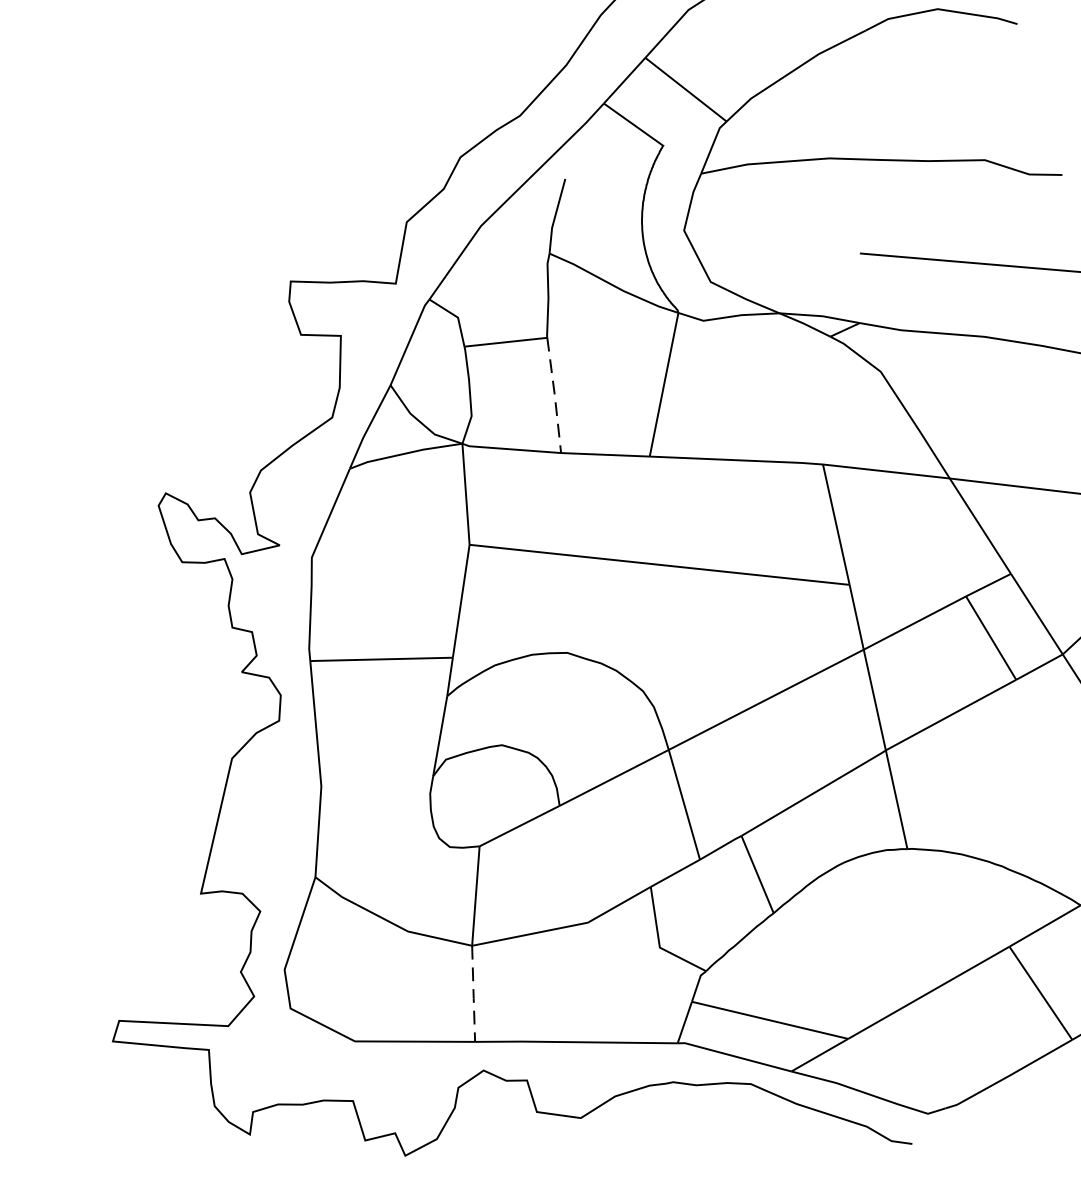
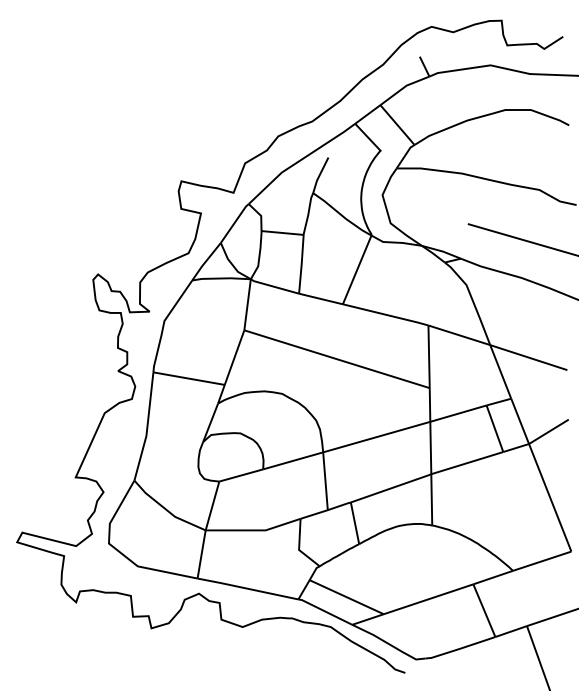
line: (554, 395) -> (301, 264), dashed -> solid
line: (473, 995) -> (201, 555), dashed -> solid

